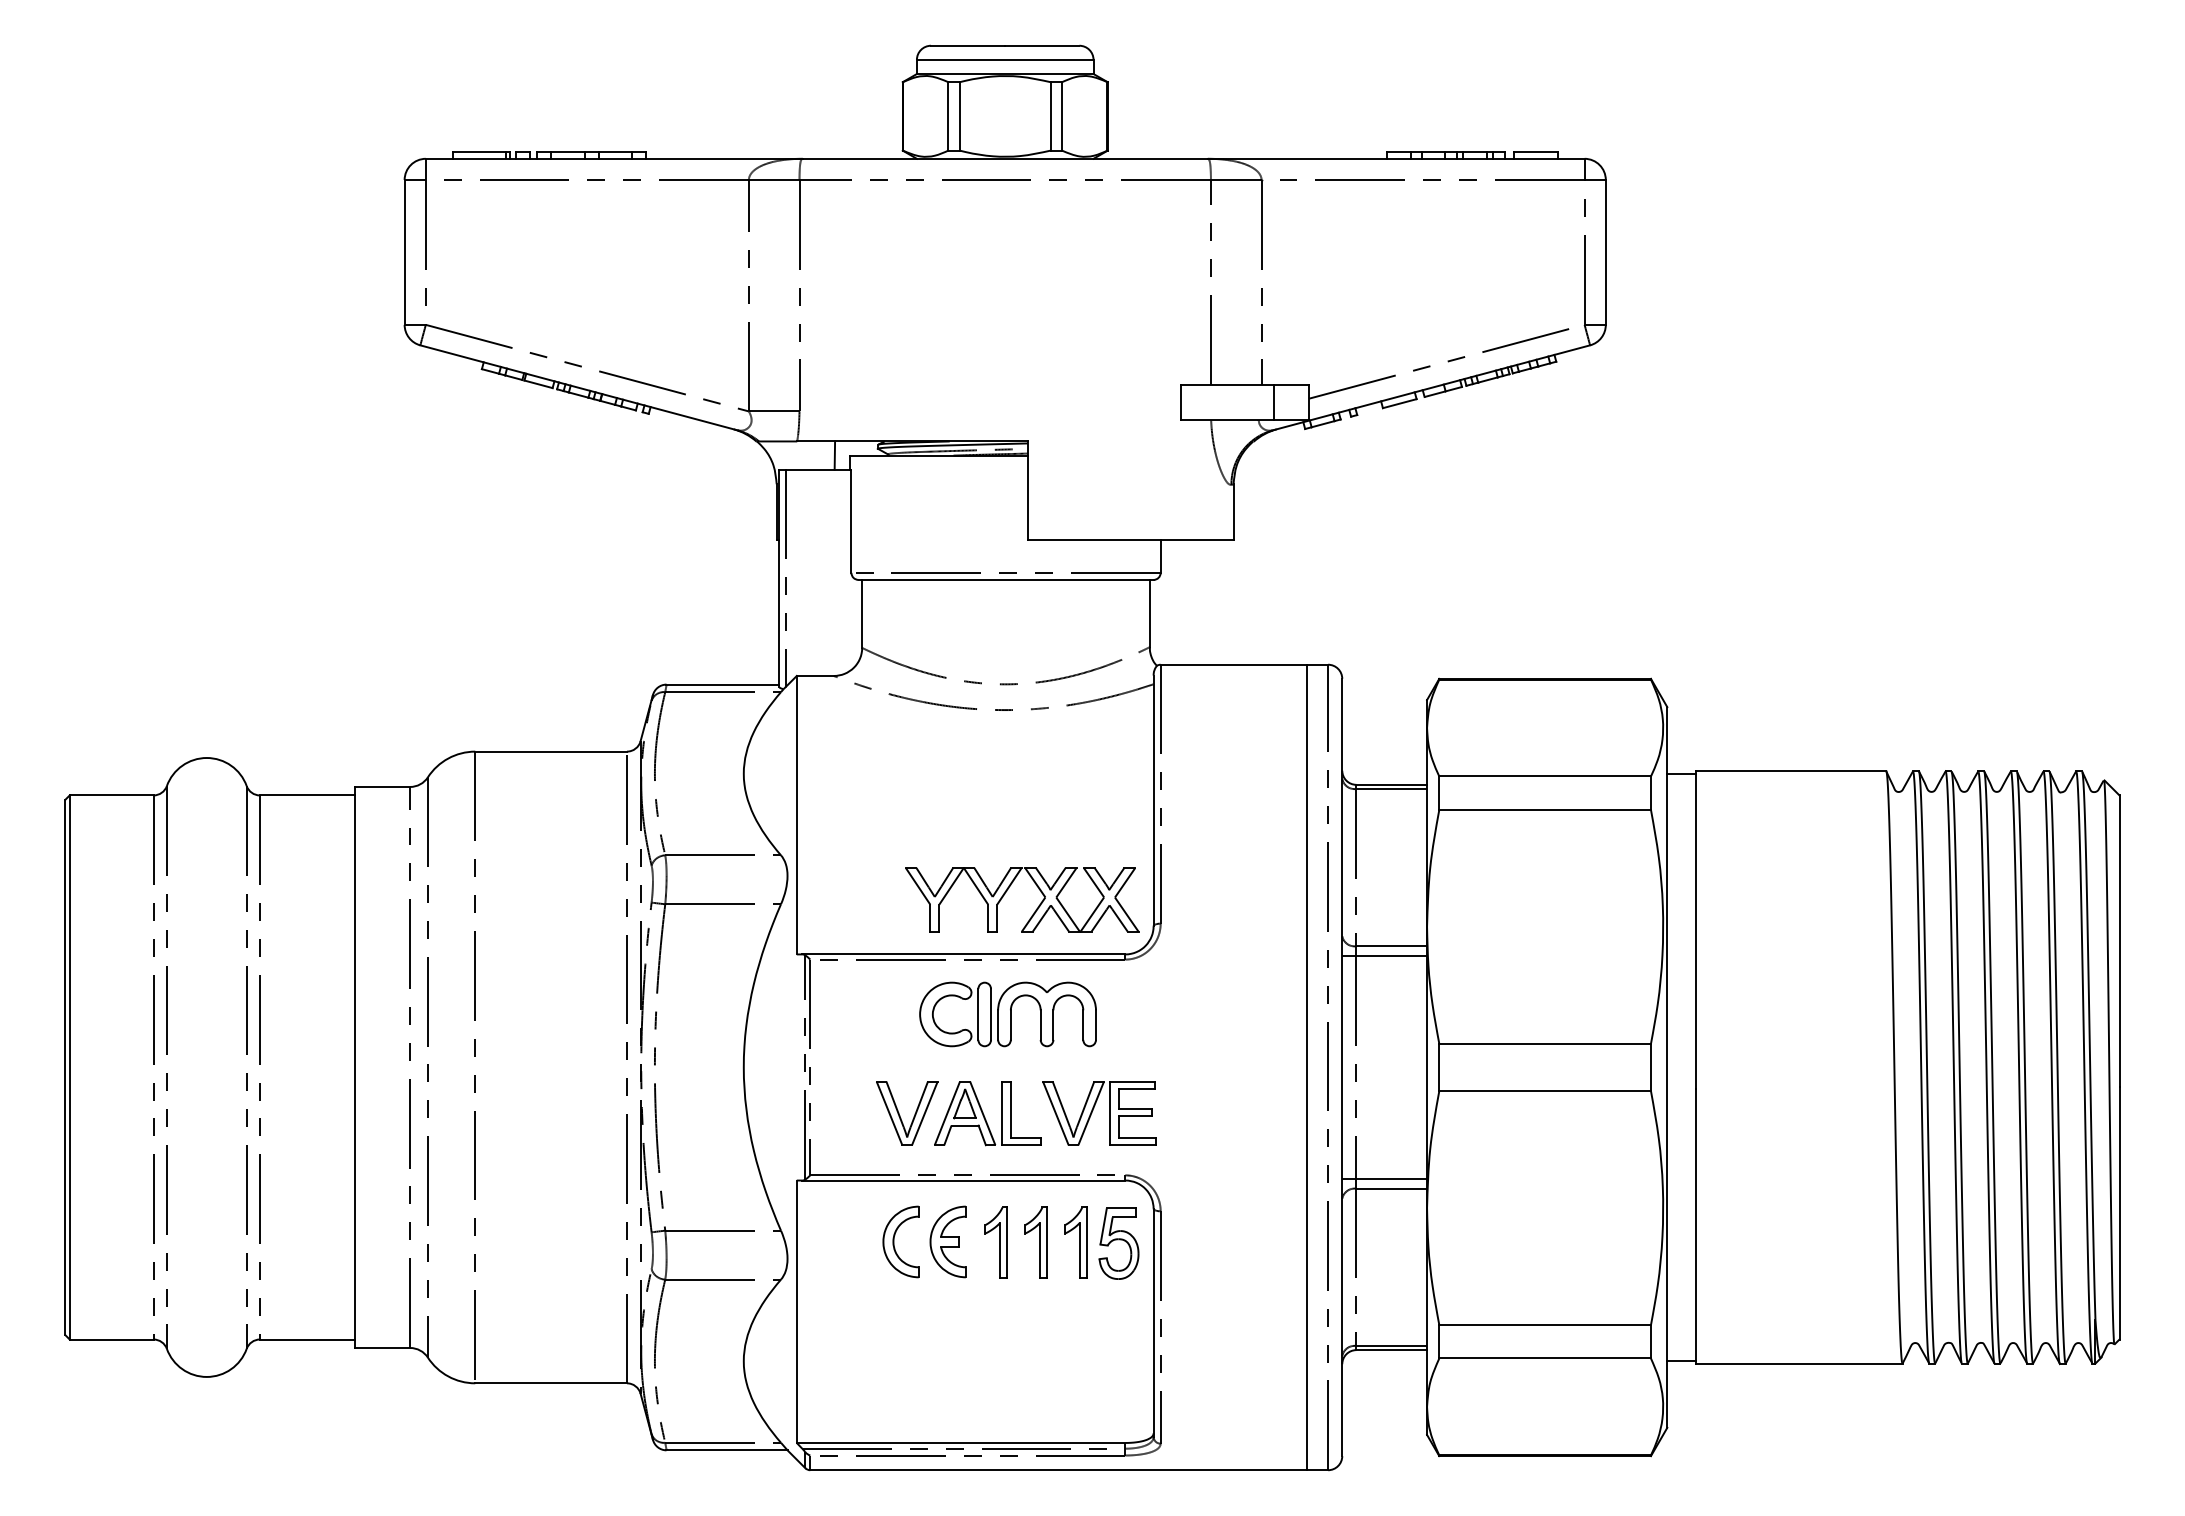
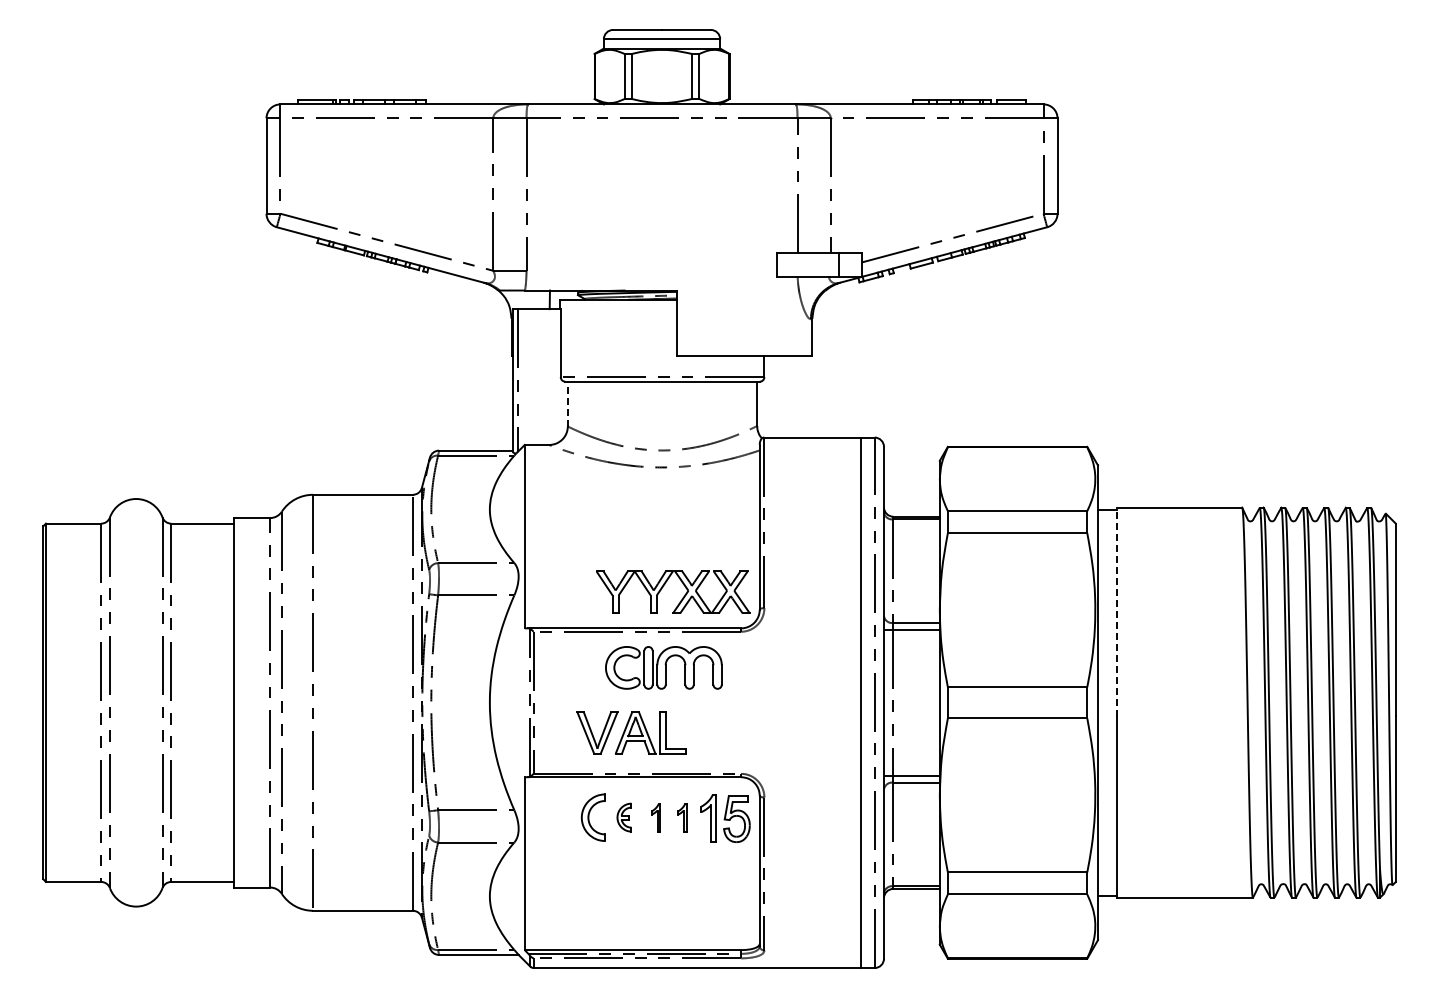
line: (861, 612) -> (567, 403), solid -> dashed
line: (1695, 930) -> (1116, 612), solid -> dashed
part: (1100, 1112) -> (724, 732), removed
part: (948, 1241) -> (624, 817), size x0.6
part: (995, 1243) -> (655, 818), size x0.6
part: (1036, 1243) -> (682, 818), size x0.6

